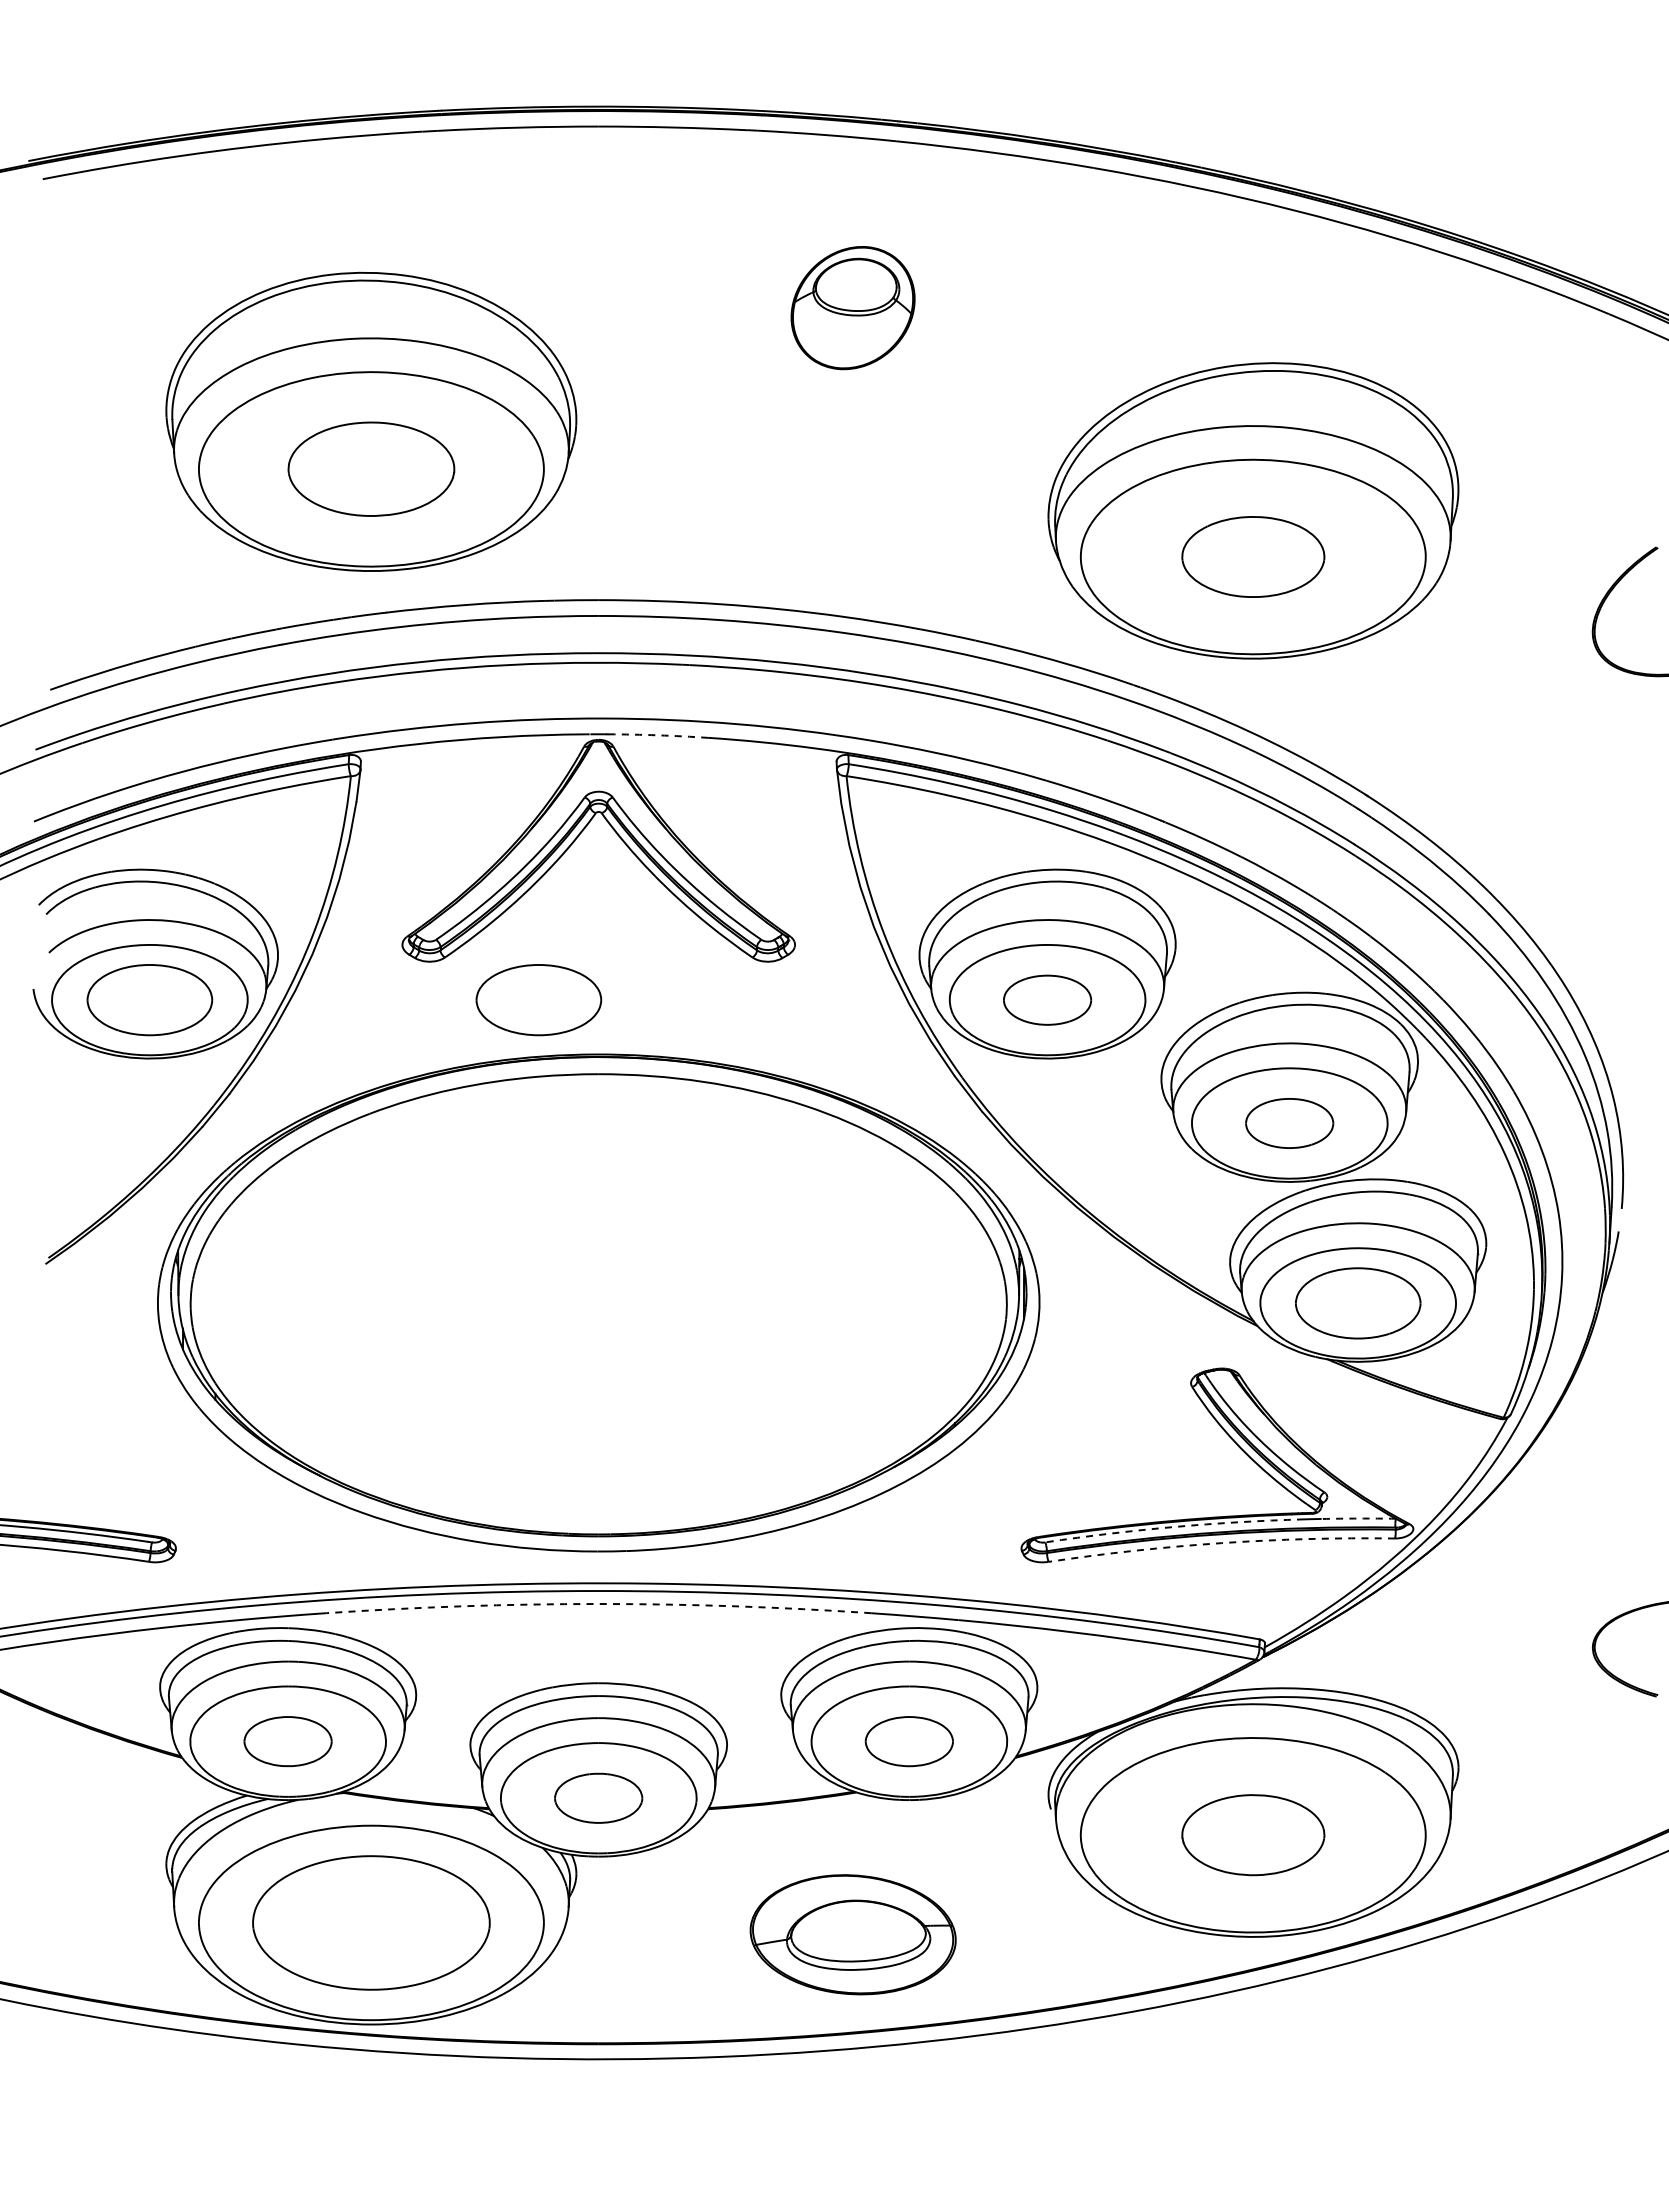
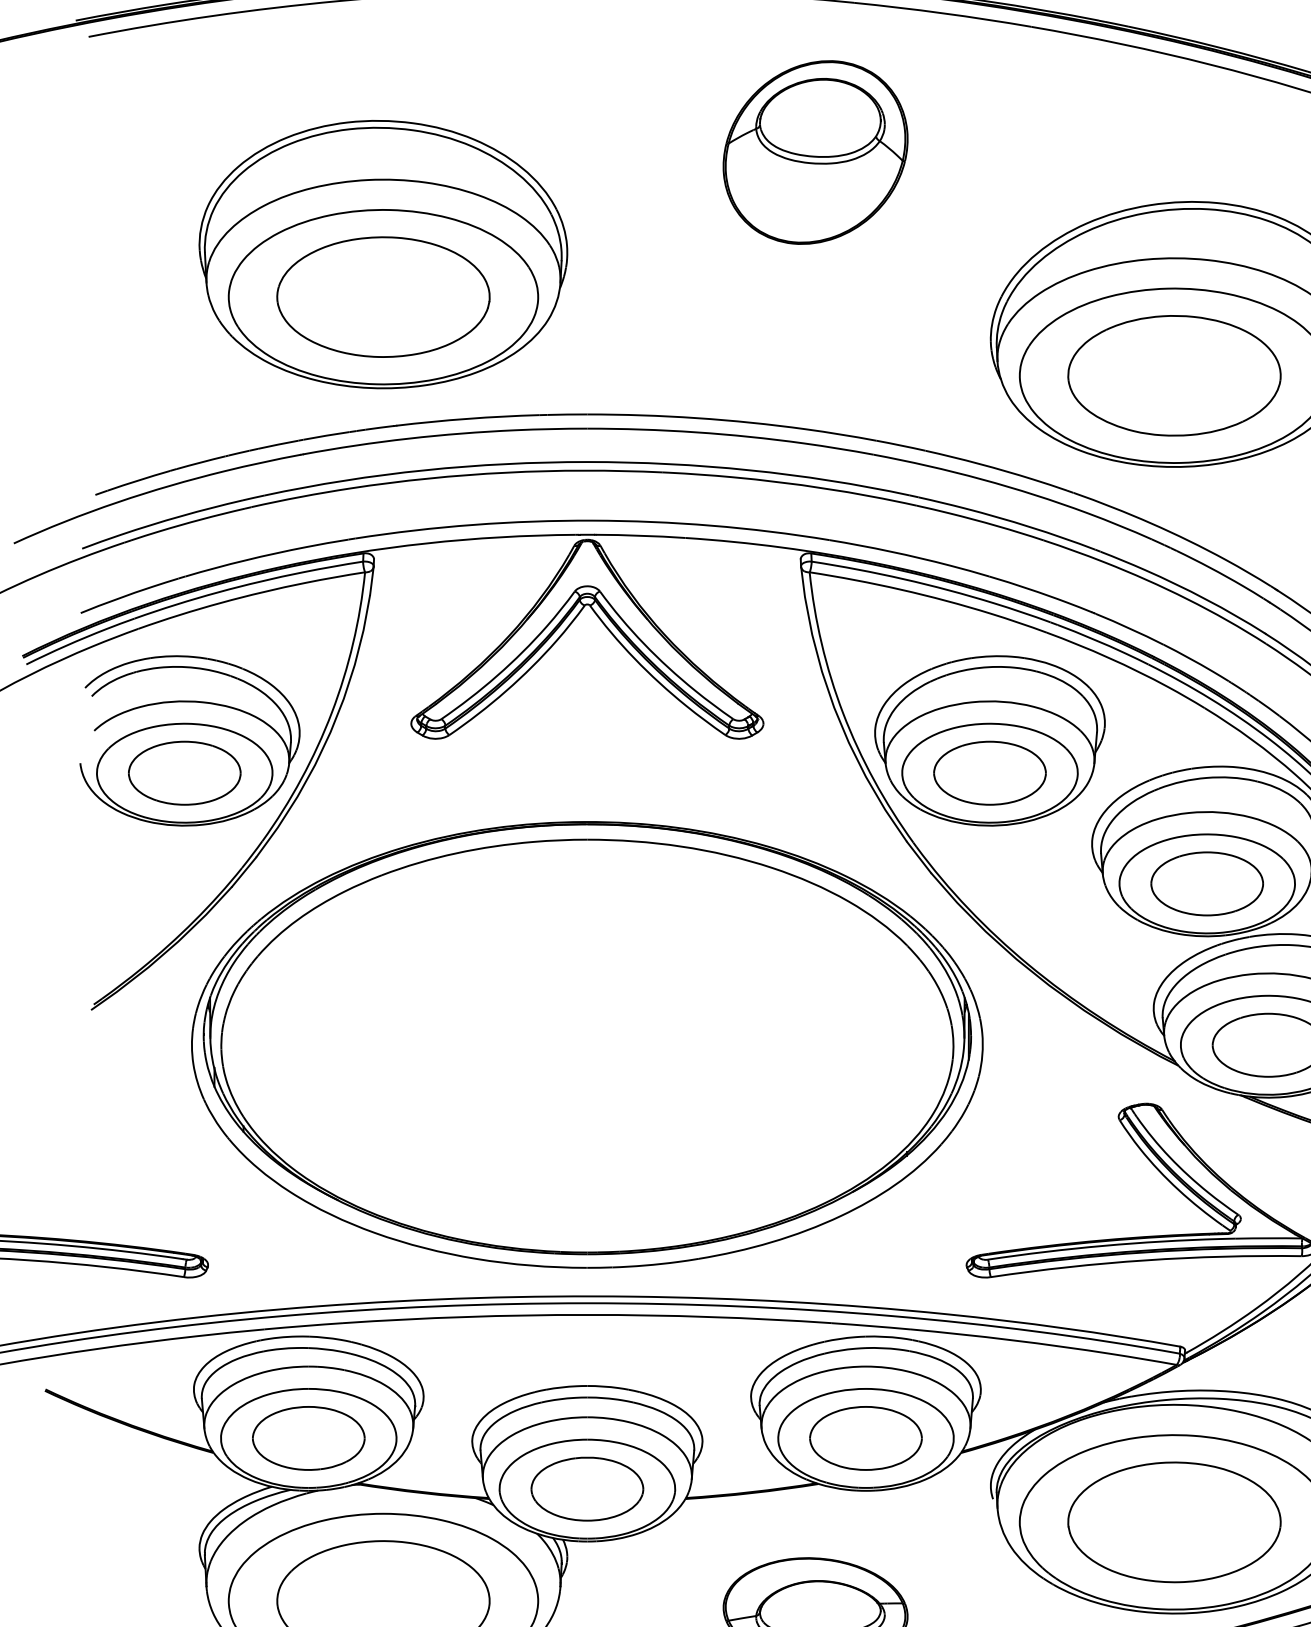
part: (852, 307) -> (815, 151), size x1.67
part: (371, 468) -> (383, 296), size x1.43
part: (1253, 556) -> (1174, 375), size x1.67
arc: (658, 735) -> (640, 535), dashed -> solid
part: (538, 1000) -> (533, 773), removed
part: (1047, 1000) -> (989, 773), size x1.43
part: (1289, 1123) -> (1206, 883), size x1.43
arc: (1358, 1518) -> (1268, 1238), dashed -> solid
arc: (1174, 1527) -> (1103, 1246), dashed -> solid
arc: (1221, 1543) -> (1145, 1260), dashed -> solid
arc: (598, 1604) -> (587, 1315), dashed -> solid
part: (287, 1741) -> (308, 1438), size x1.43
part: (909, 1741) -> (866, 1438), size x1.43
part: (598, 1798) -> (587, 1489), size x1.43
part: (1253, 1834) -> (1174, 1521), size x1.67

